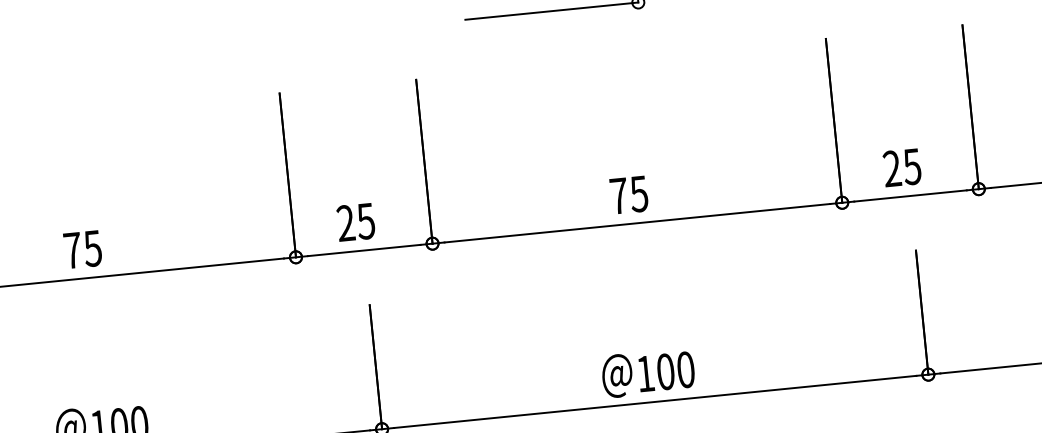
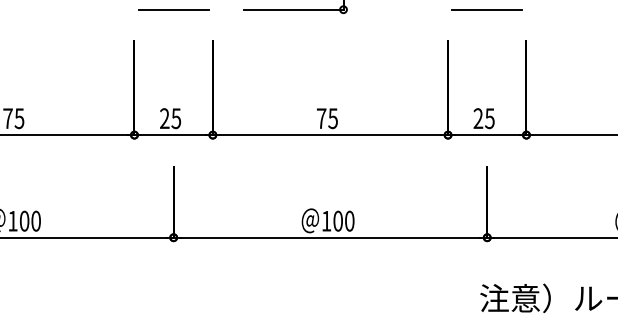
line: (342, 31) -> (173, 9), added

